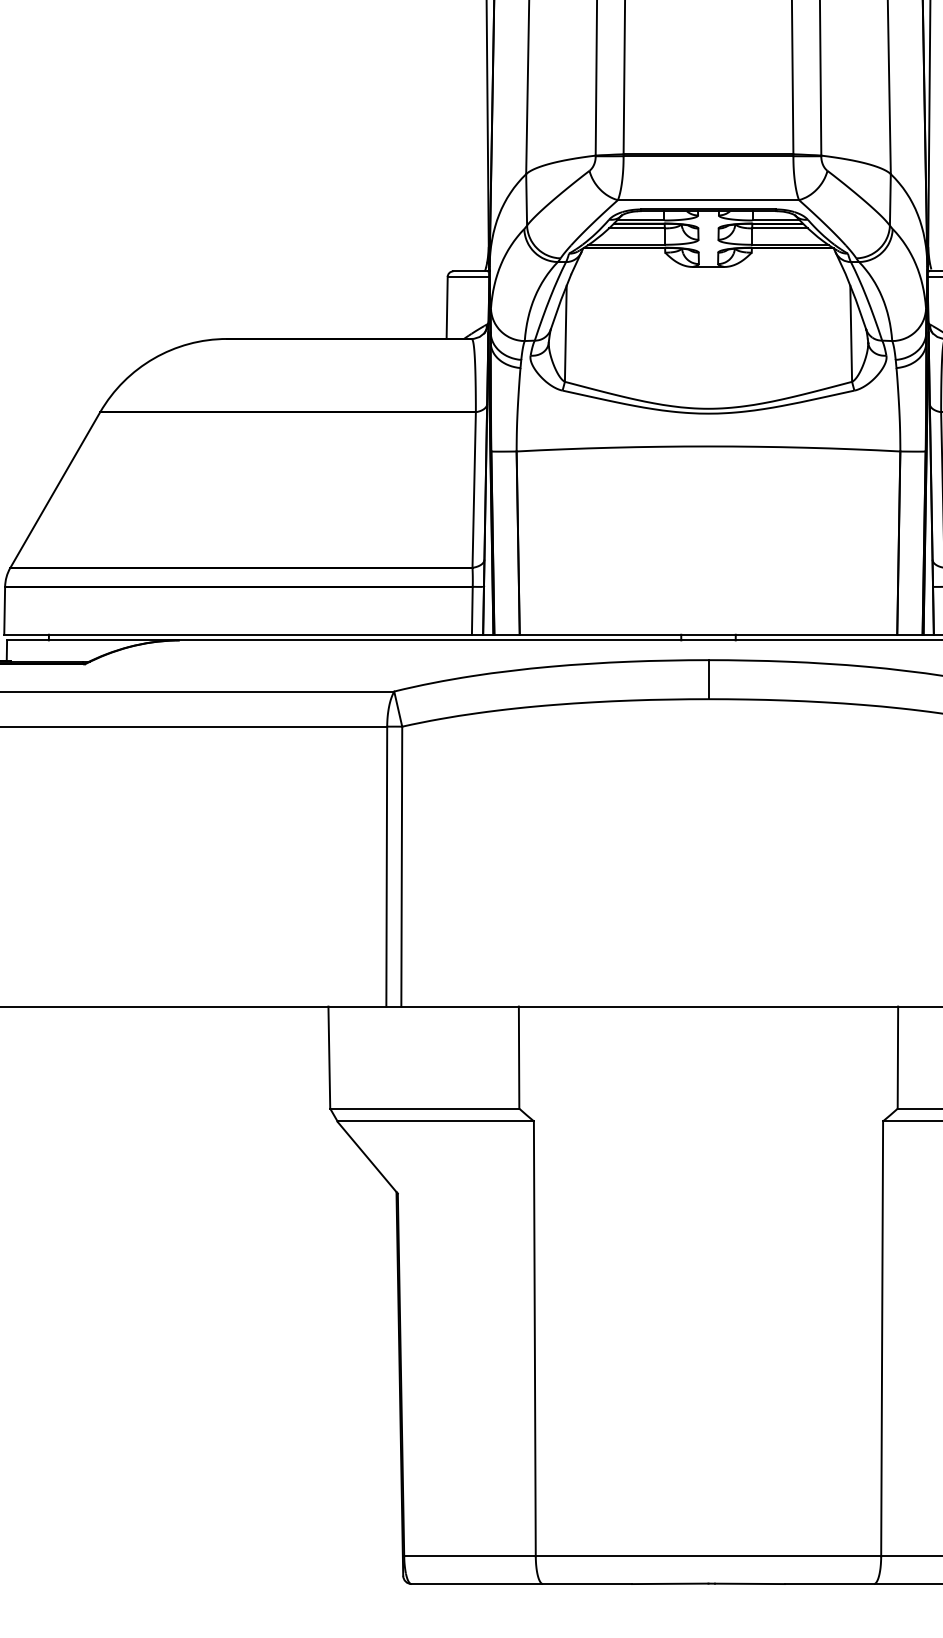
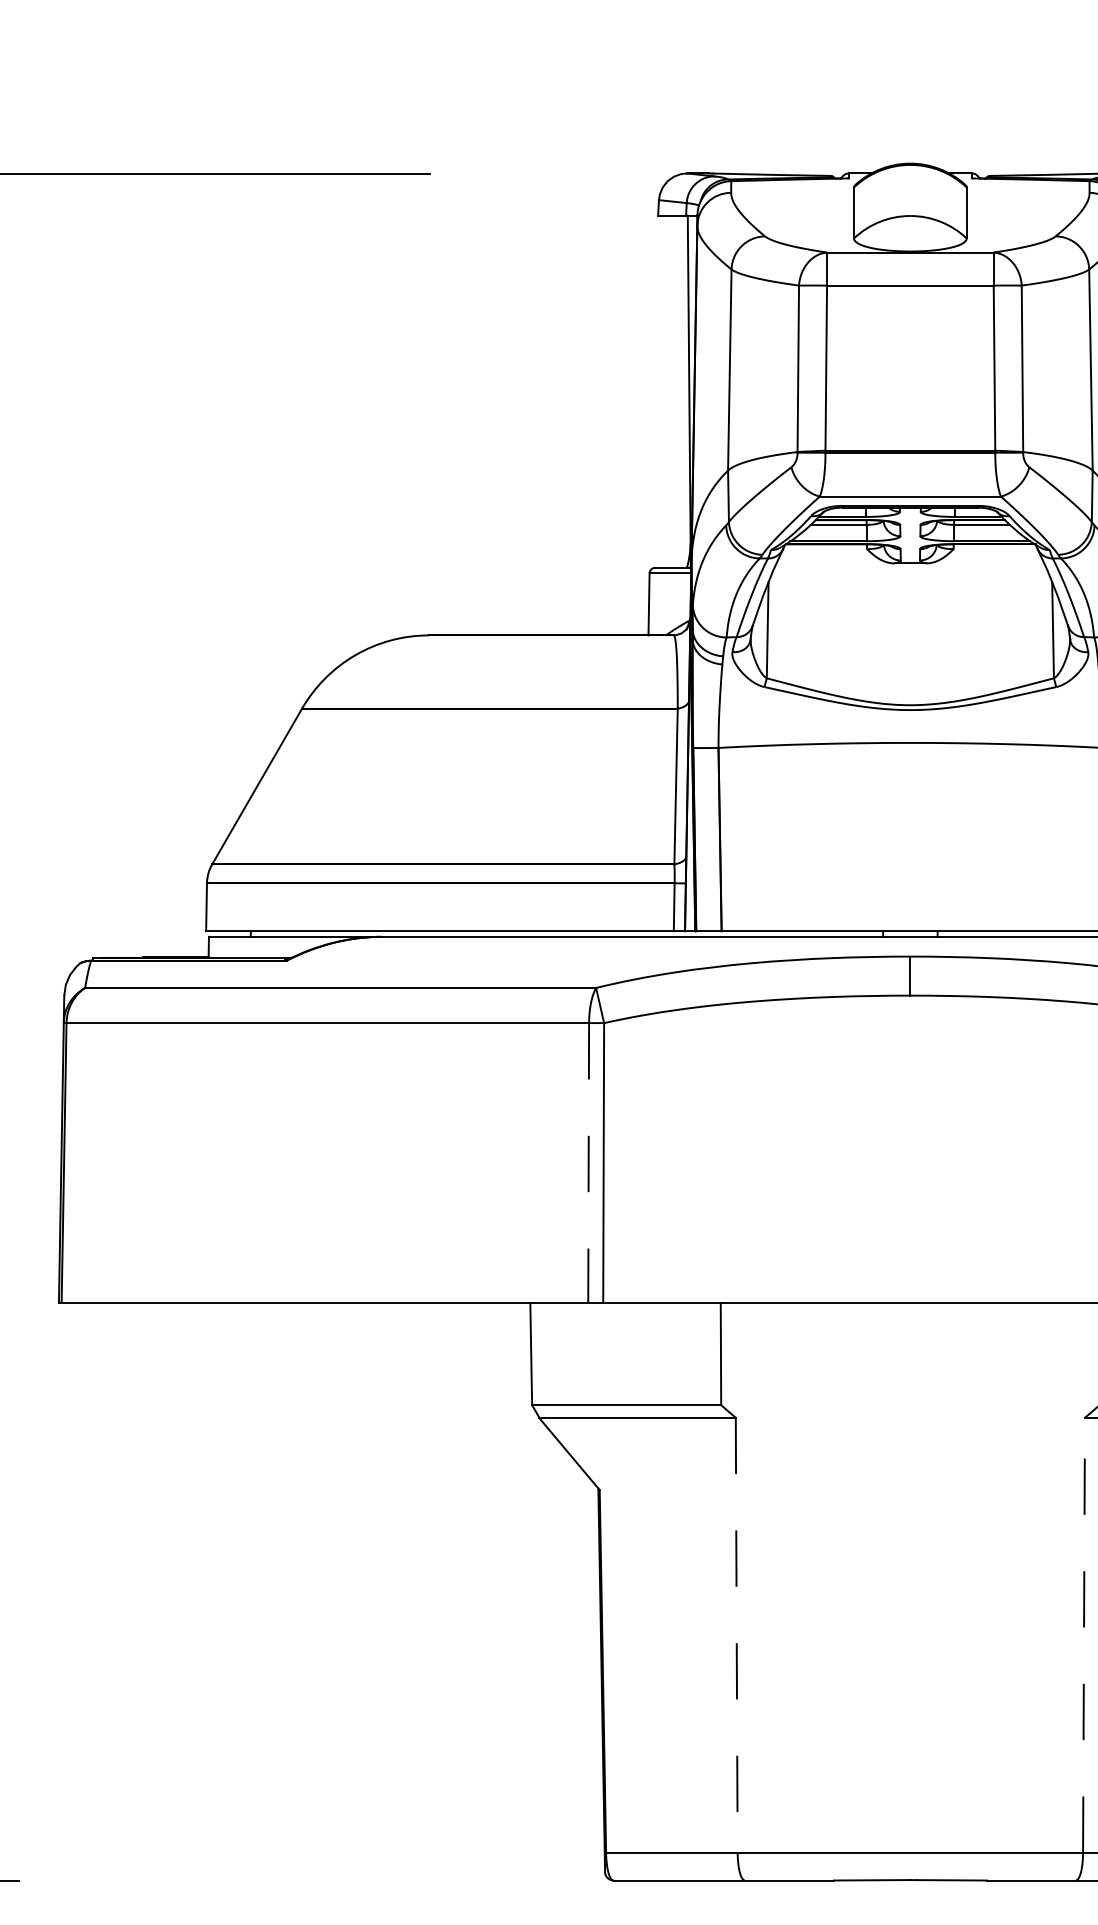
line: (386, 867) -> (588, 1163), solid -> dashed
line: (534, 1339) -> (736, 1635), solid -> dashed
line: (882, 1339) -> (1084, 1635), solid -> dashed

